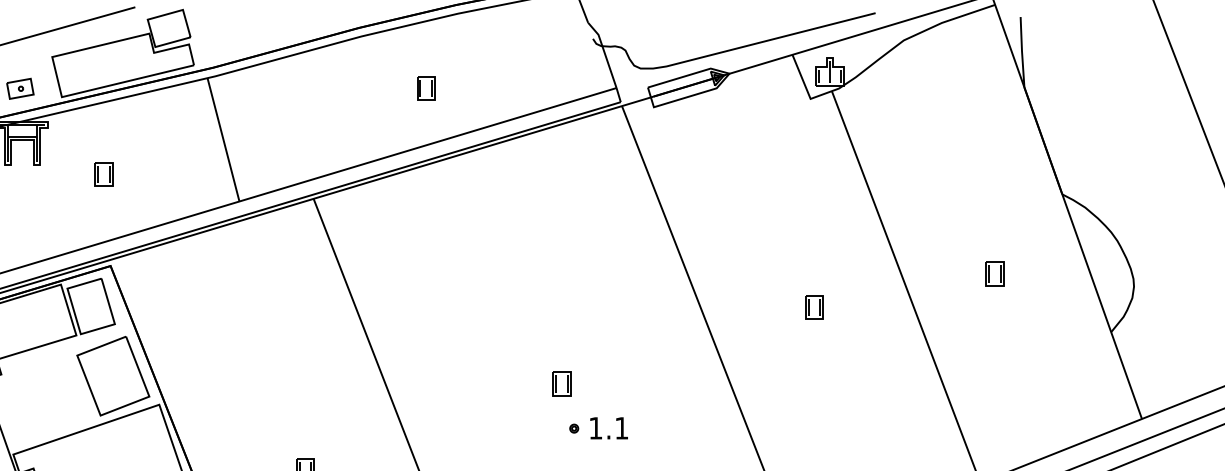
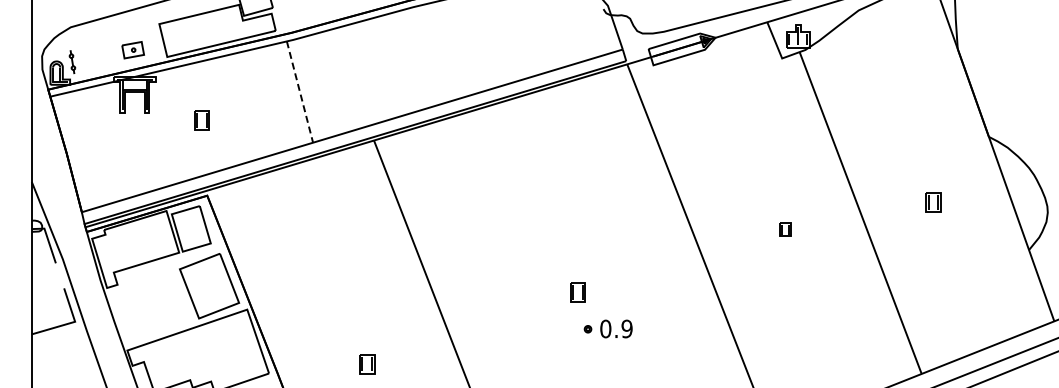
part: (426, 87) -> (466, 49), removed
line: (224, 140) -> (300, 92), solid -> dashed
part: (814, 307) -> (785, 229), size x0.7
text: (608, 427) -> (616, 328), 1.1 -> 0.9

